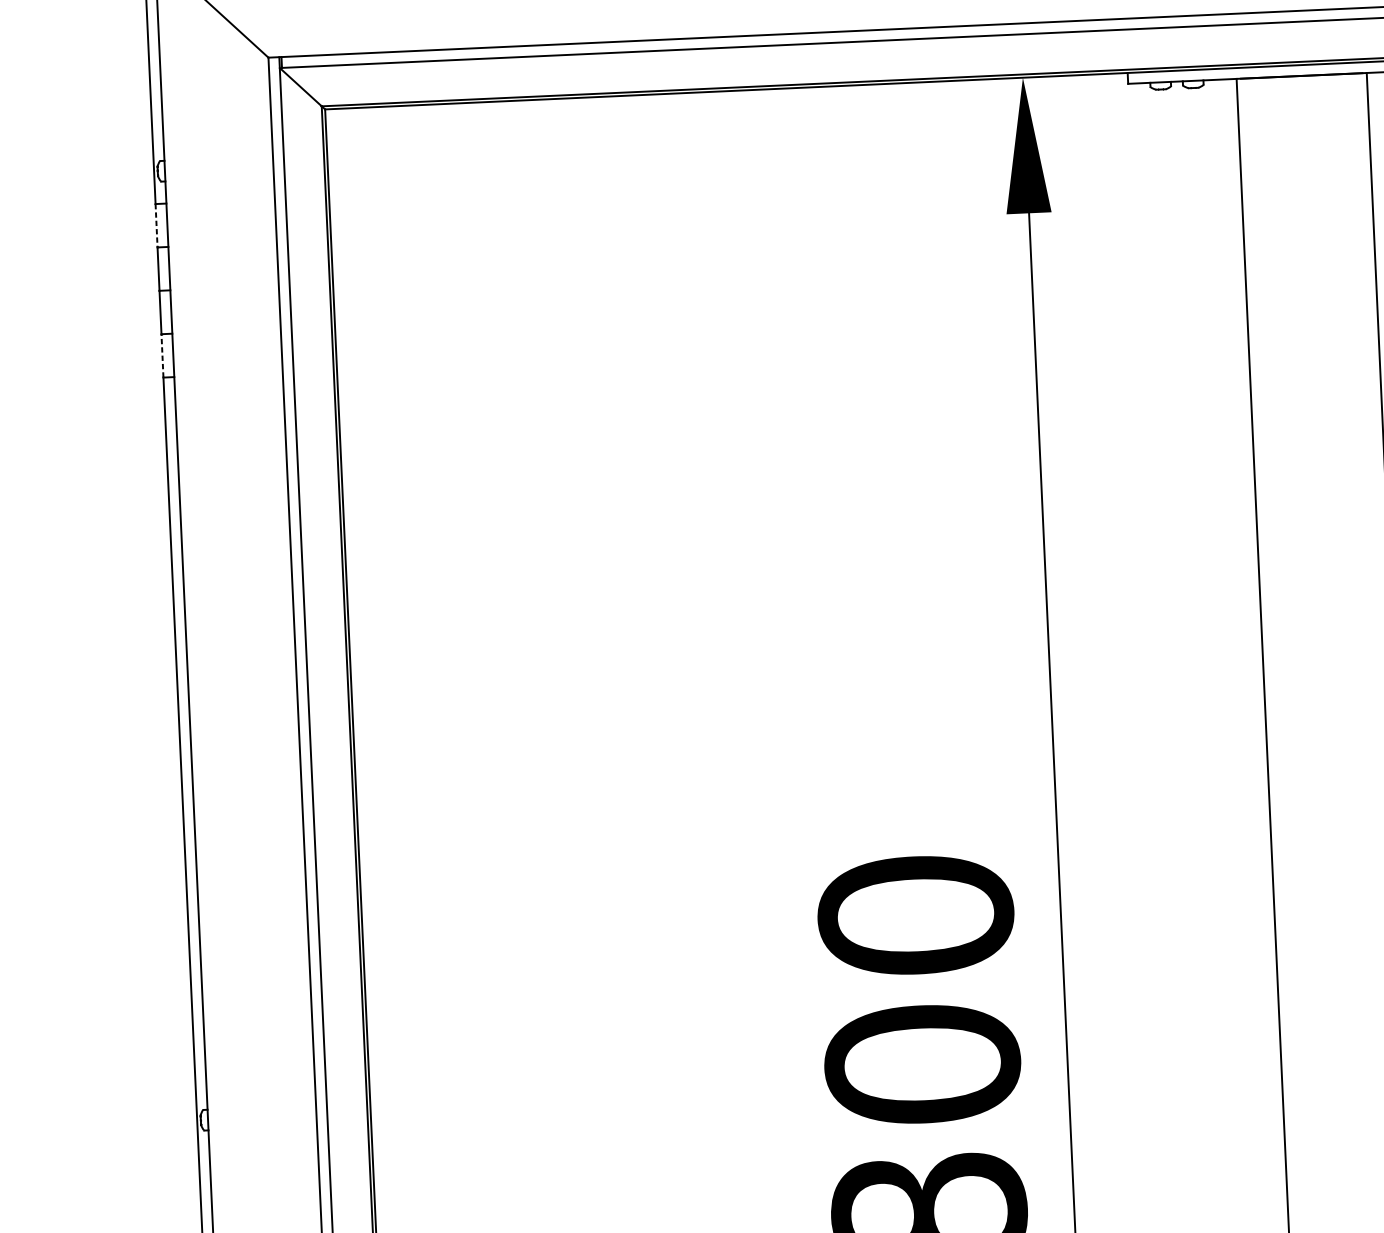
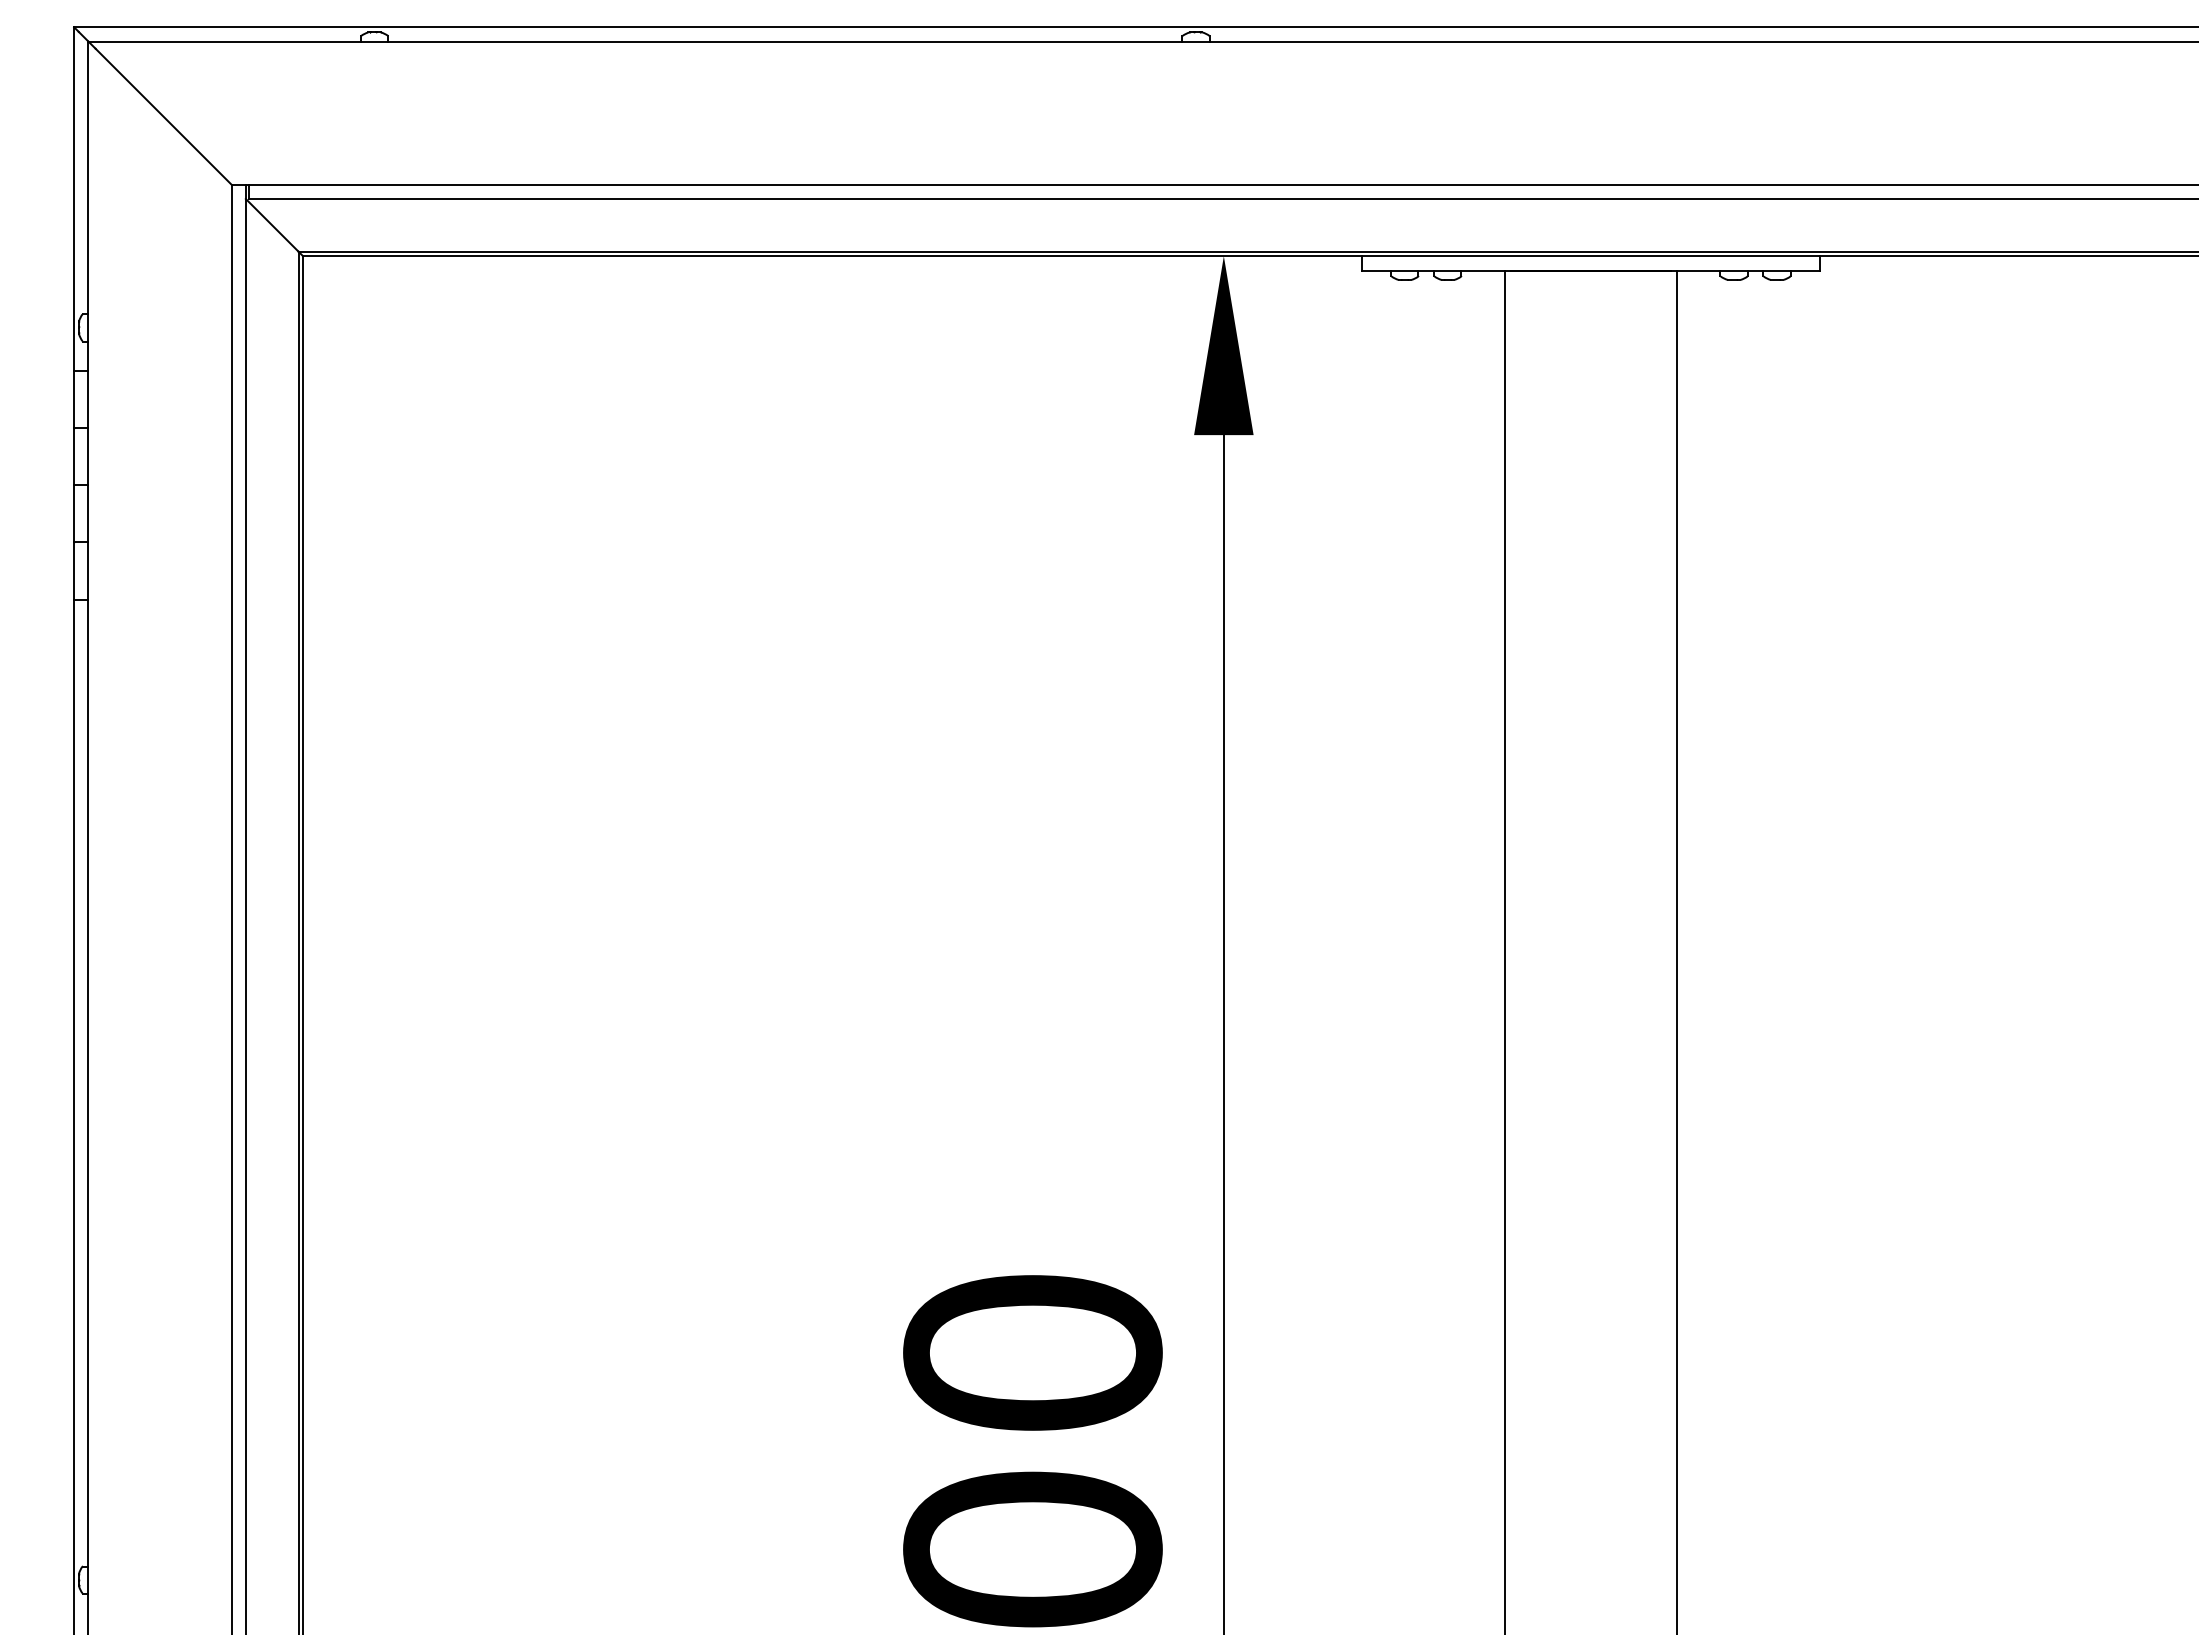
line: (156, 225) -> (74, 399), dashed -> solid
line: (162, 356) -> (74, 571), dashed -> solid

